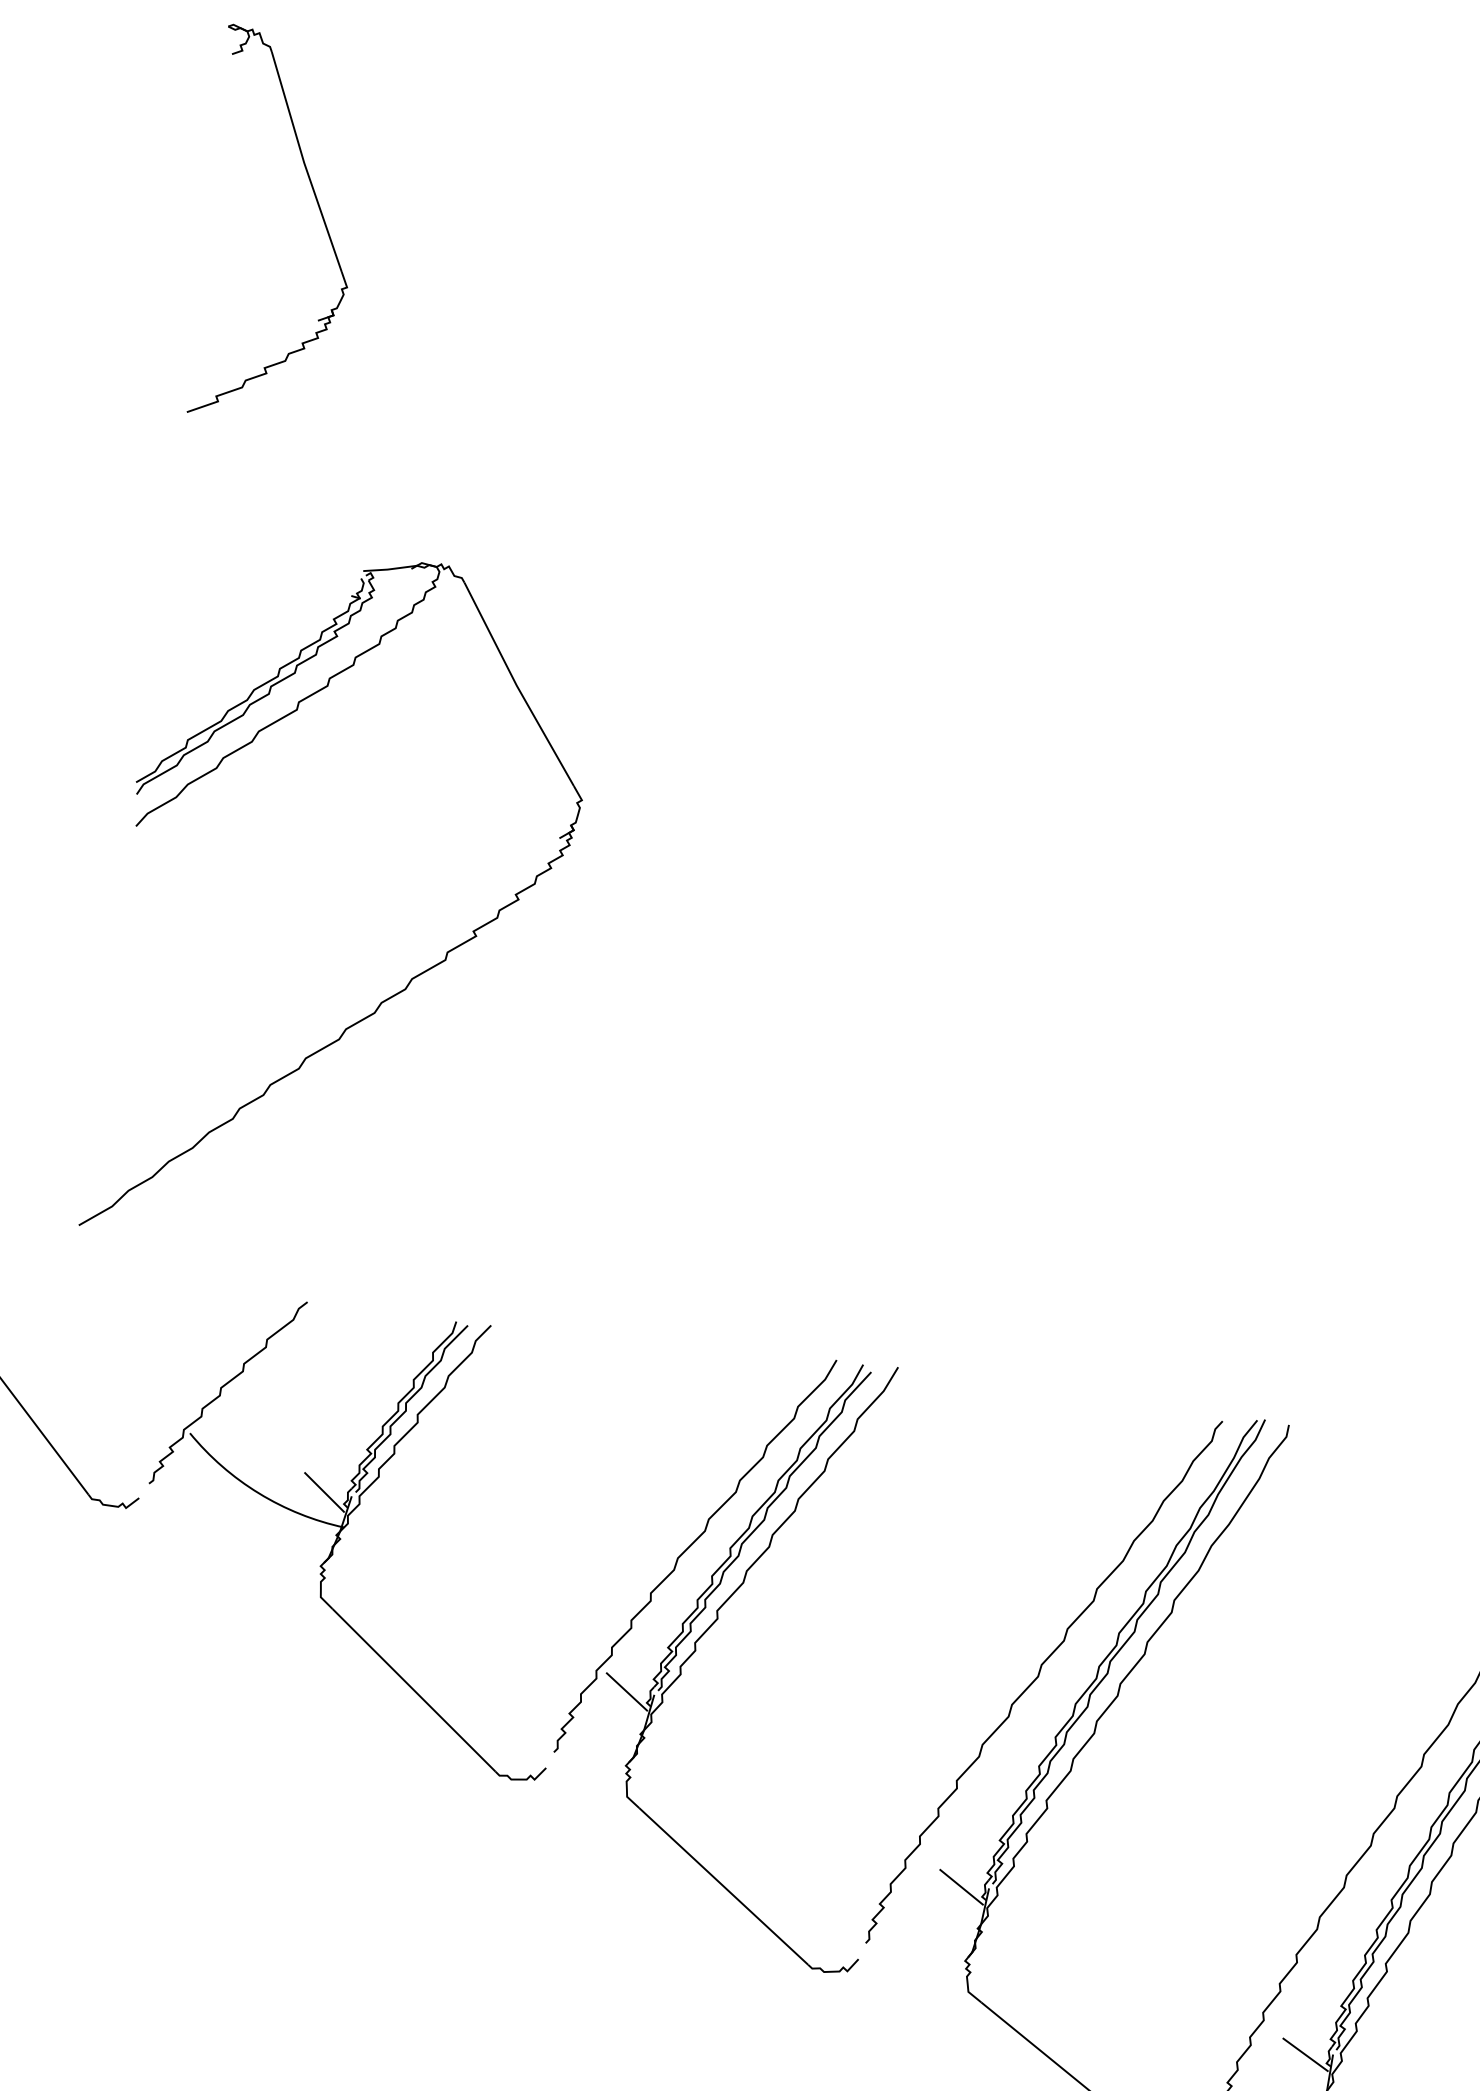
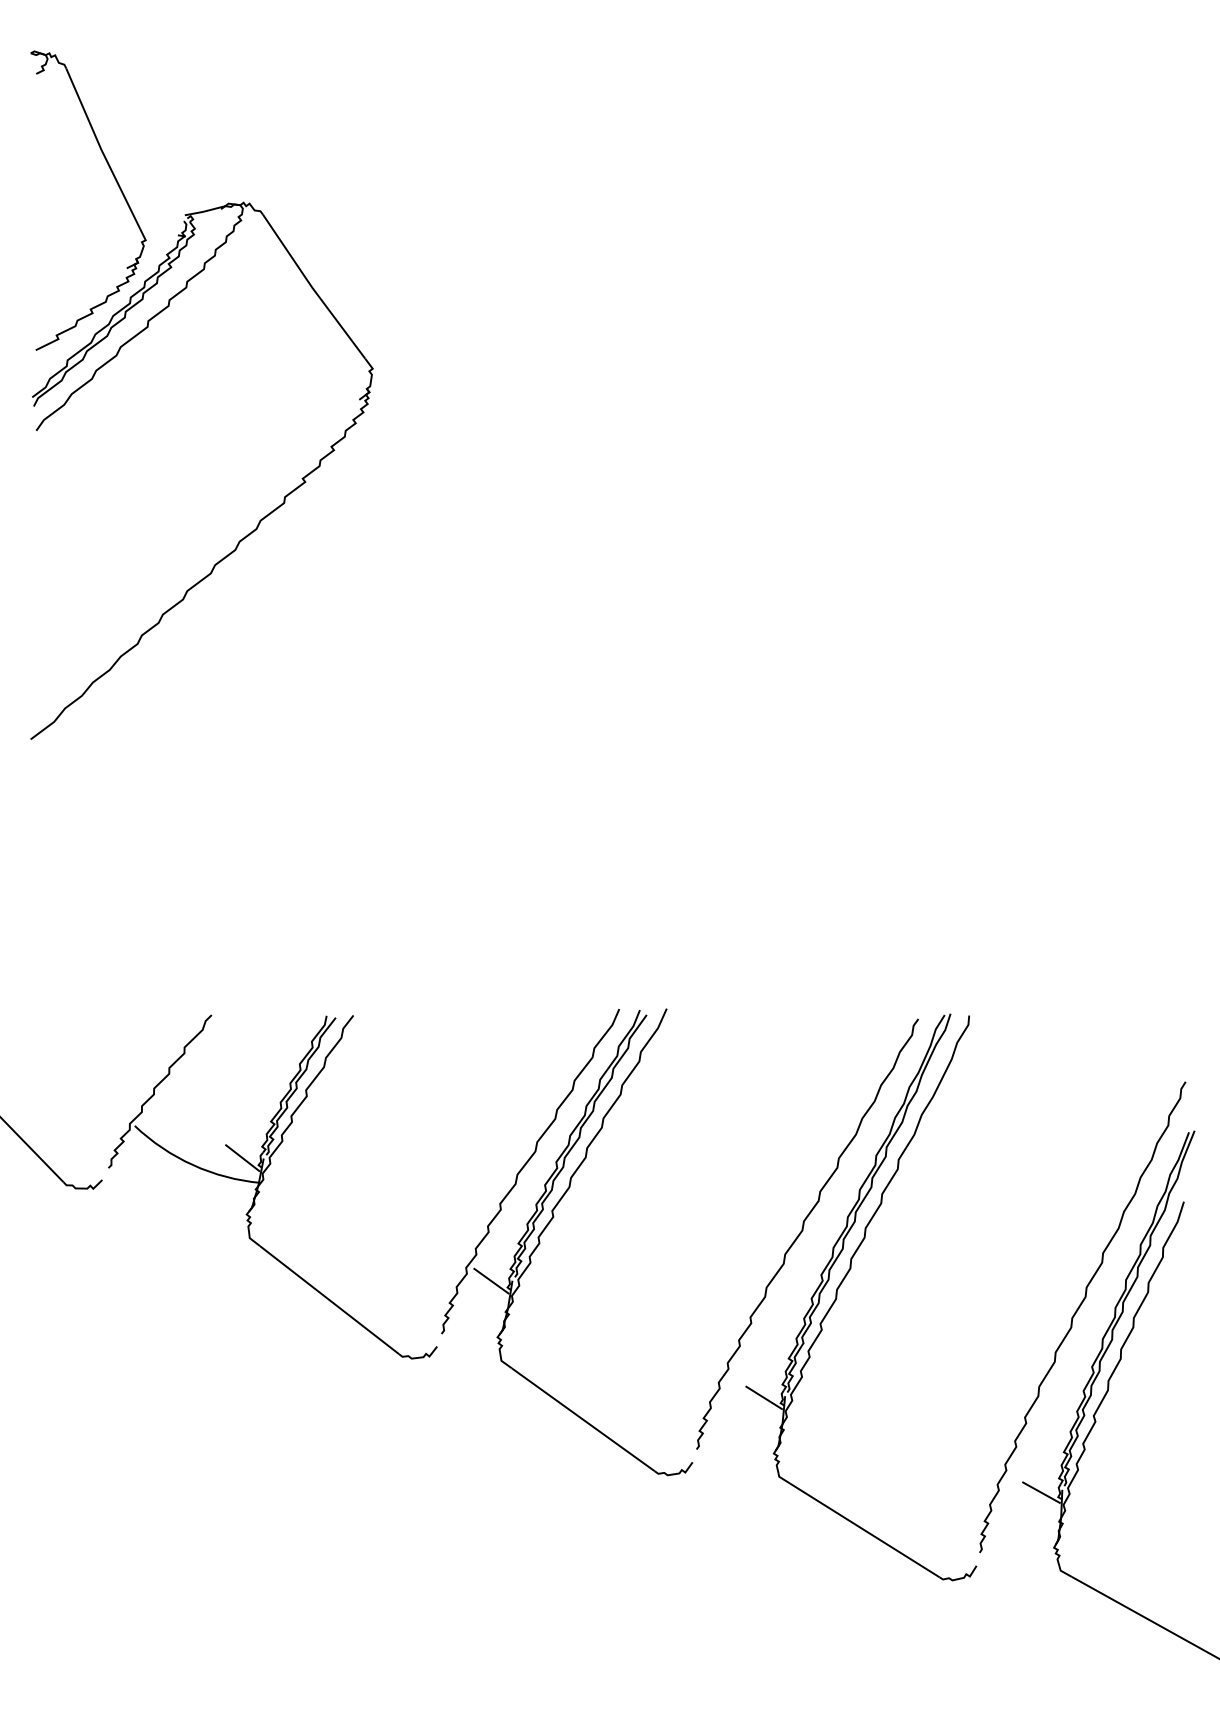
part: (410, 978) -> (259, 520), moved

